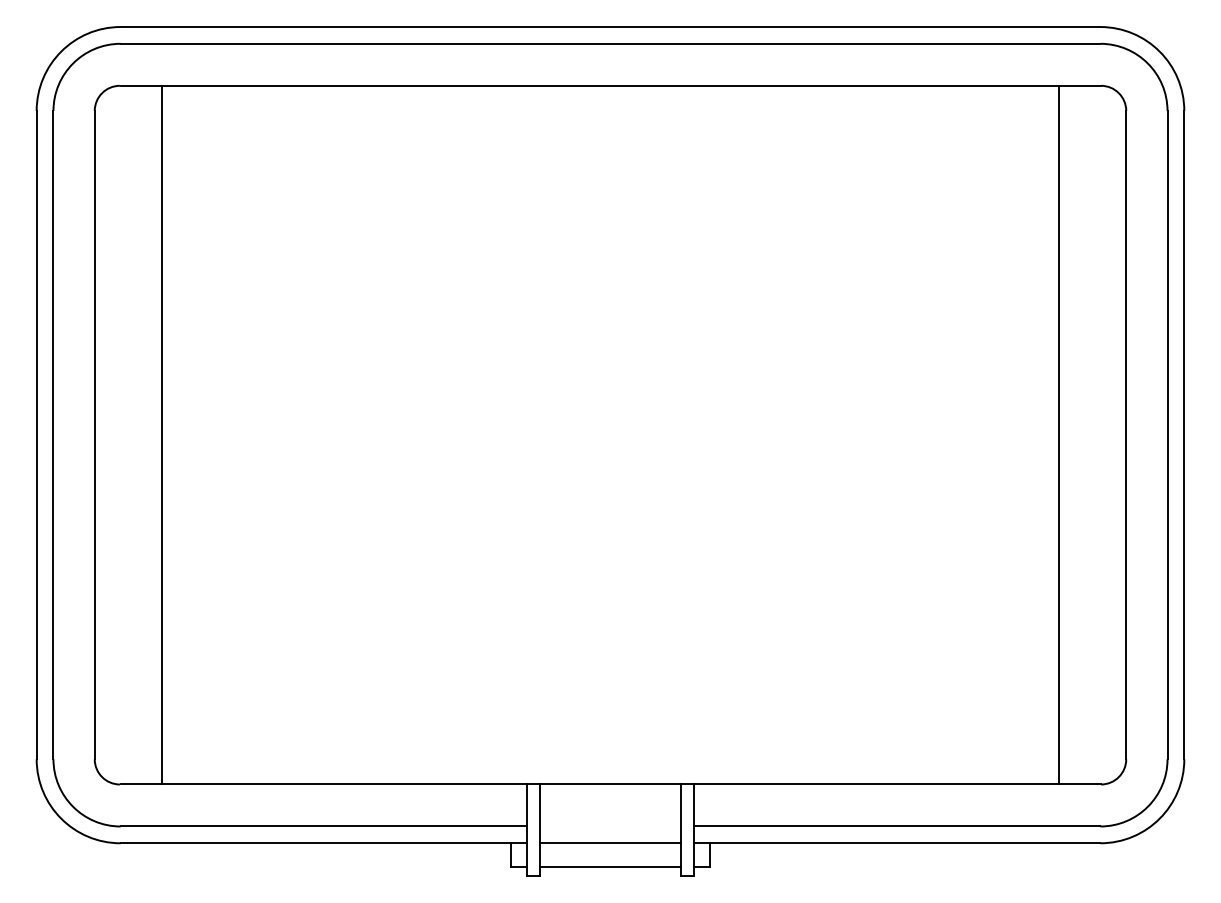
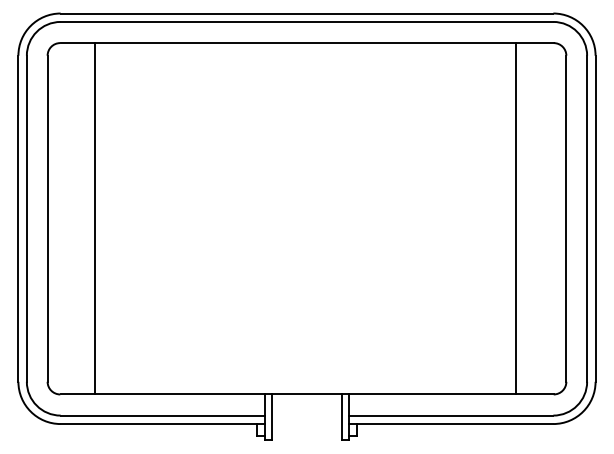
line: (162, 434) -> (95, 218), moved
line: (1058, 434) -> (515, 218), moved
line: (609, 844) -> (306, 424), removed
line: (609, 868) -> (306, 436), removed

